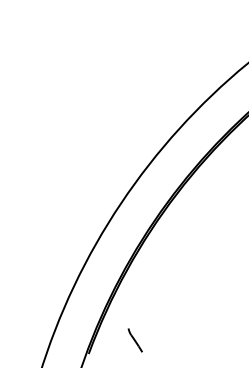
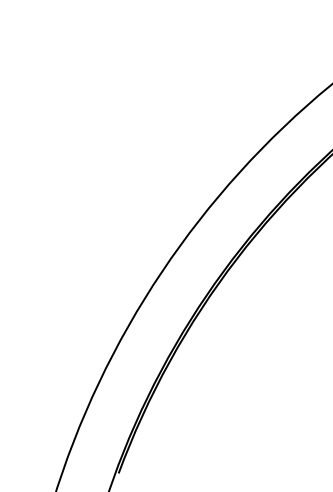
line: (134, 340) -> (179, 455), removed

